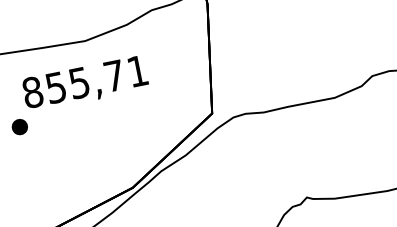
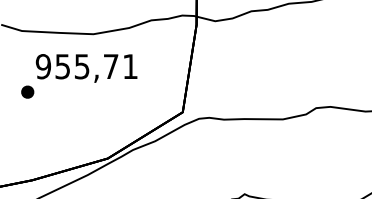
text: (32, 92) -> (43, 66), 855,71 -> 955,71

